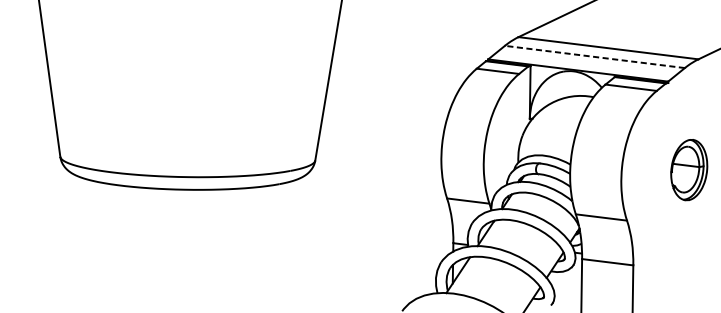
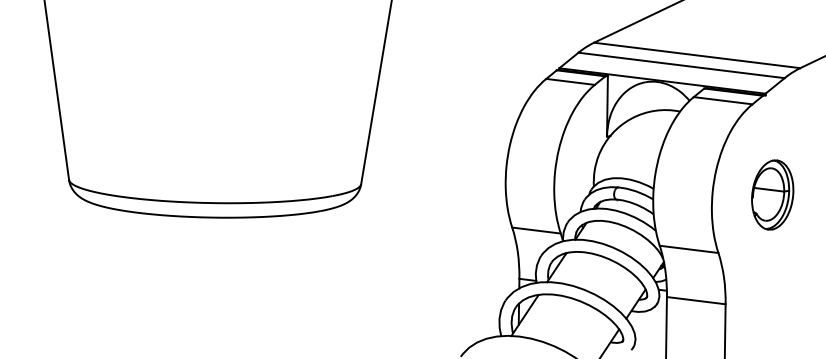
line: (594, 57) -> (681, 65), dashed -> solid
part: (689, 169) -> (772, 194), moved

